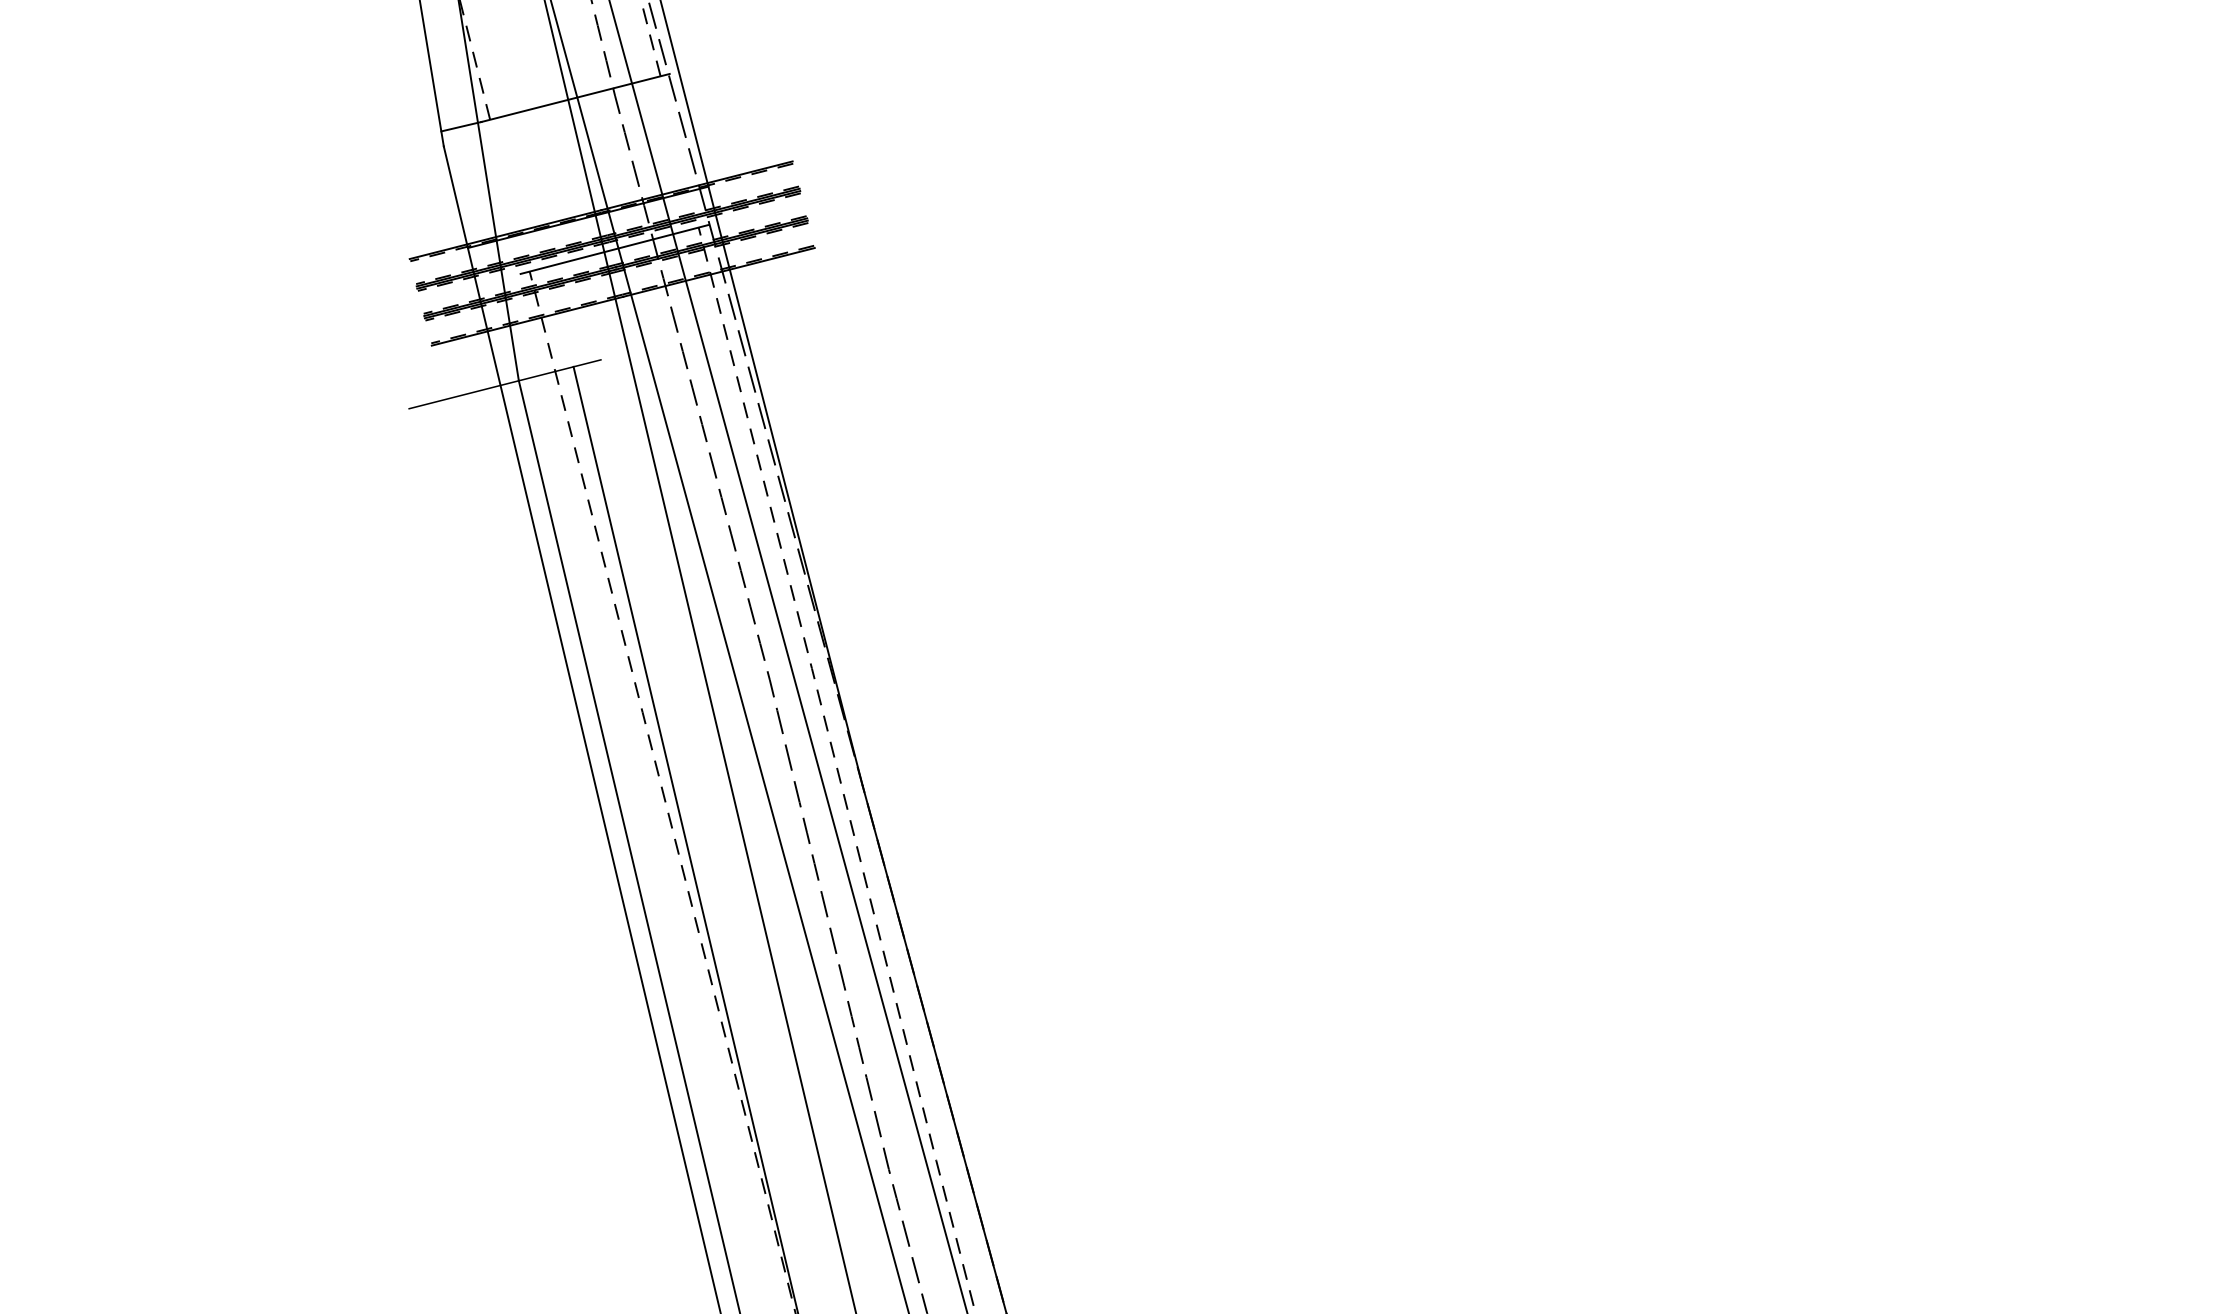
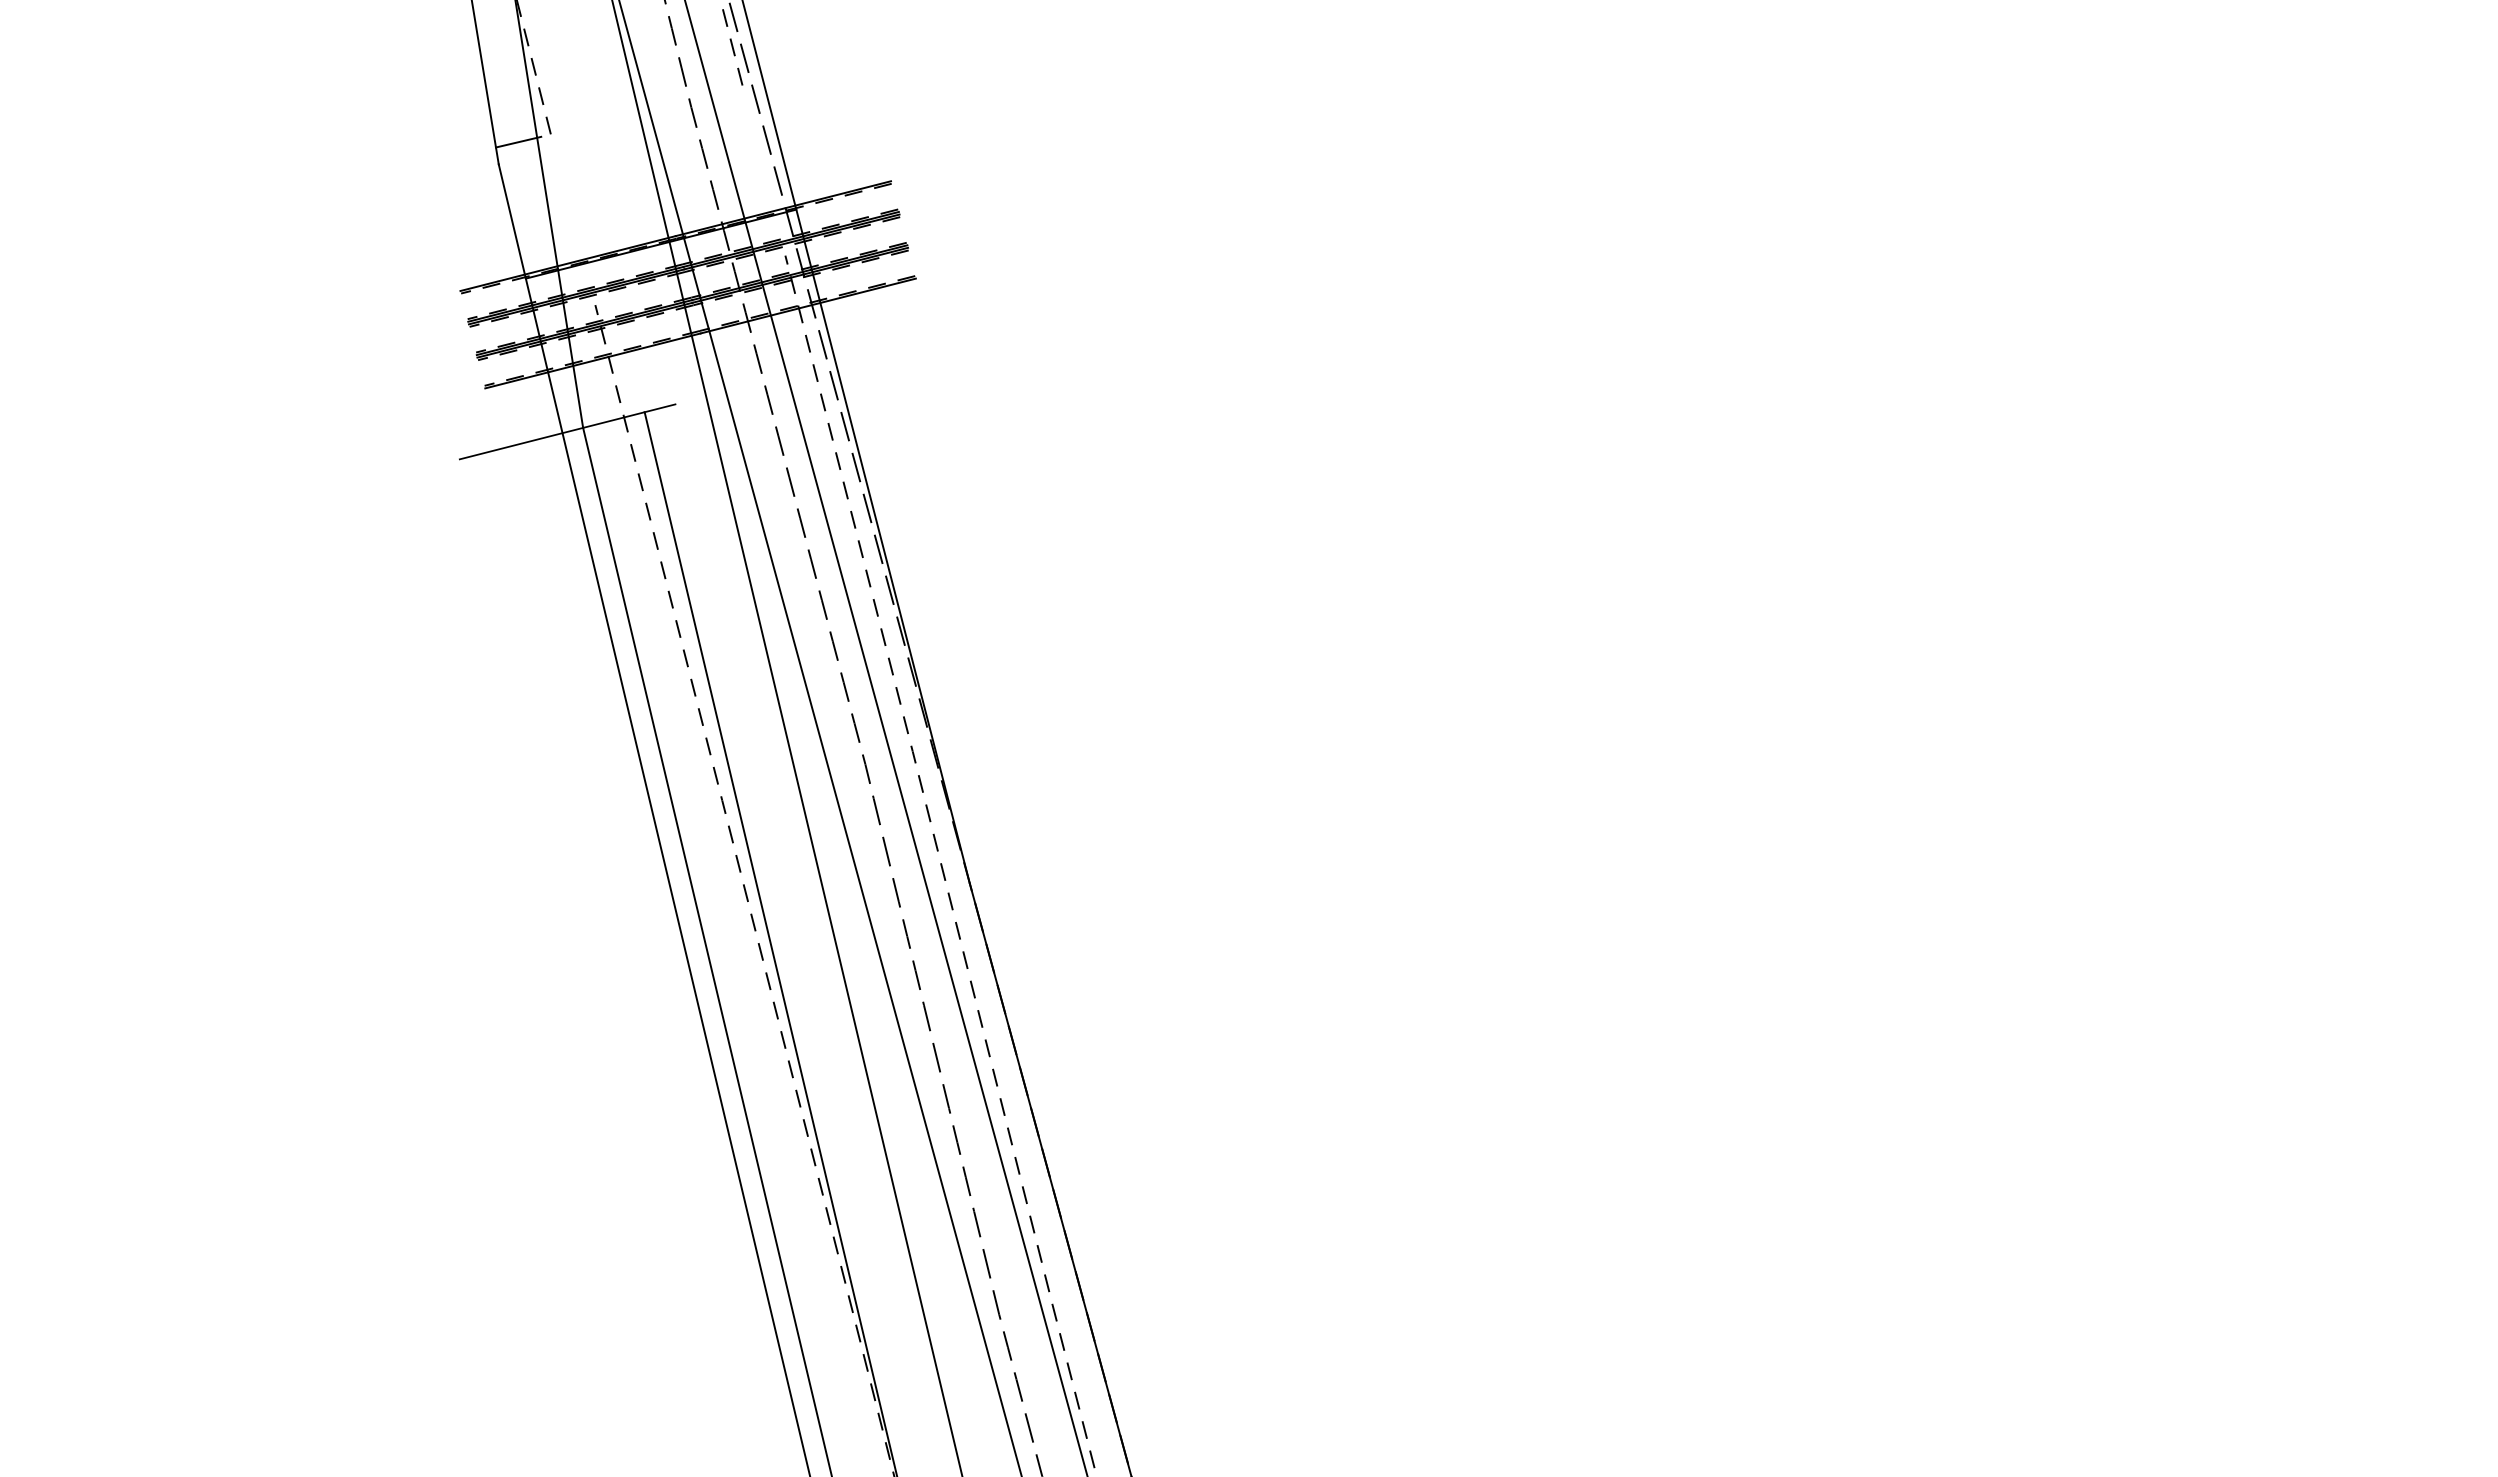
line: (575, 97) -> (646, 109), removed
line: (614, 248) -> (690, 279), removed

